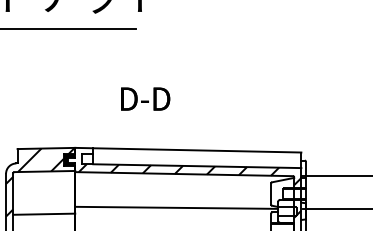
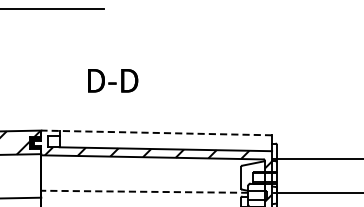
line: (187, 150) -> (155, 133), solid -> dashed
line: (176, 207) -> (144, 191), solid -> dashed

